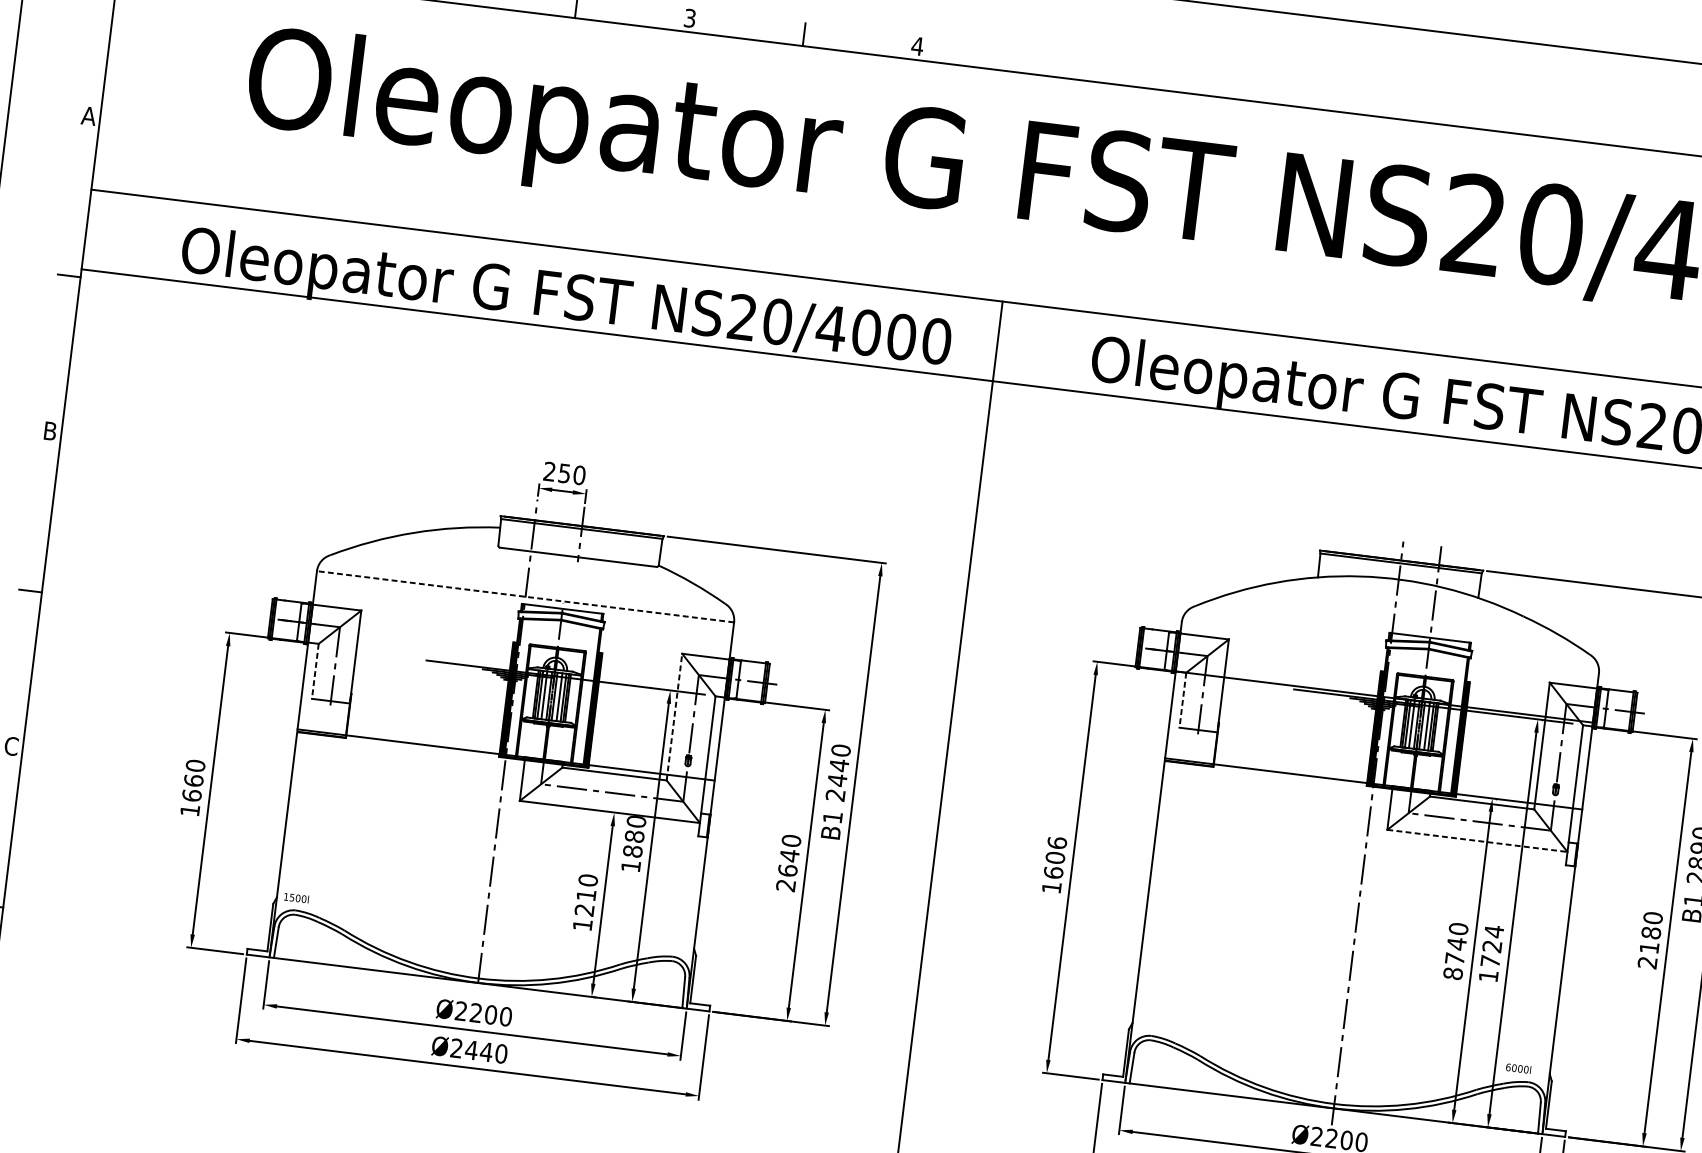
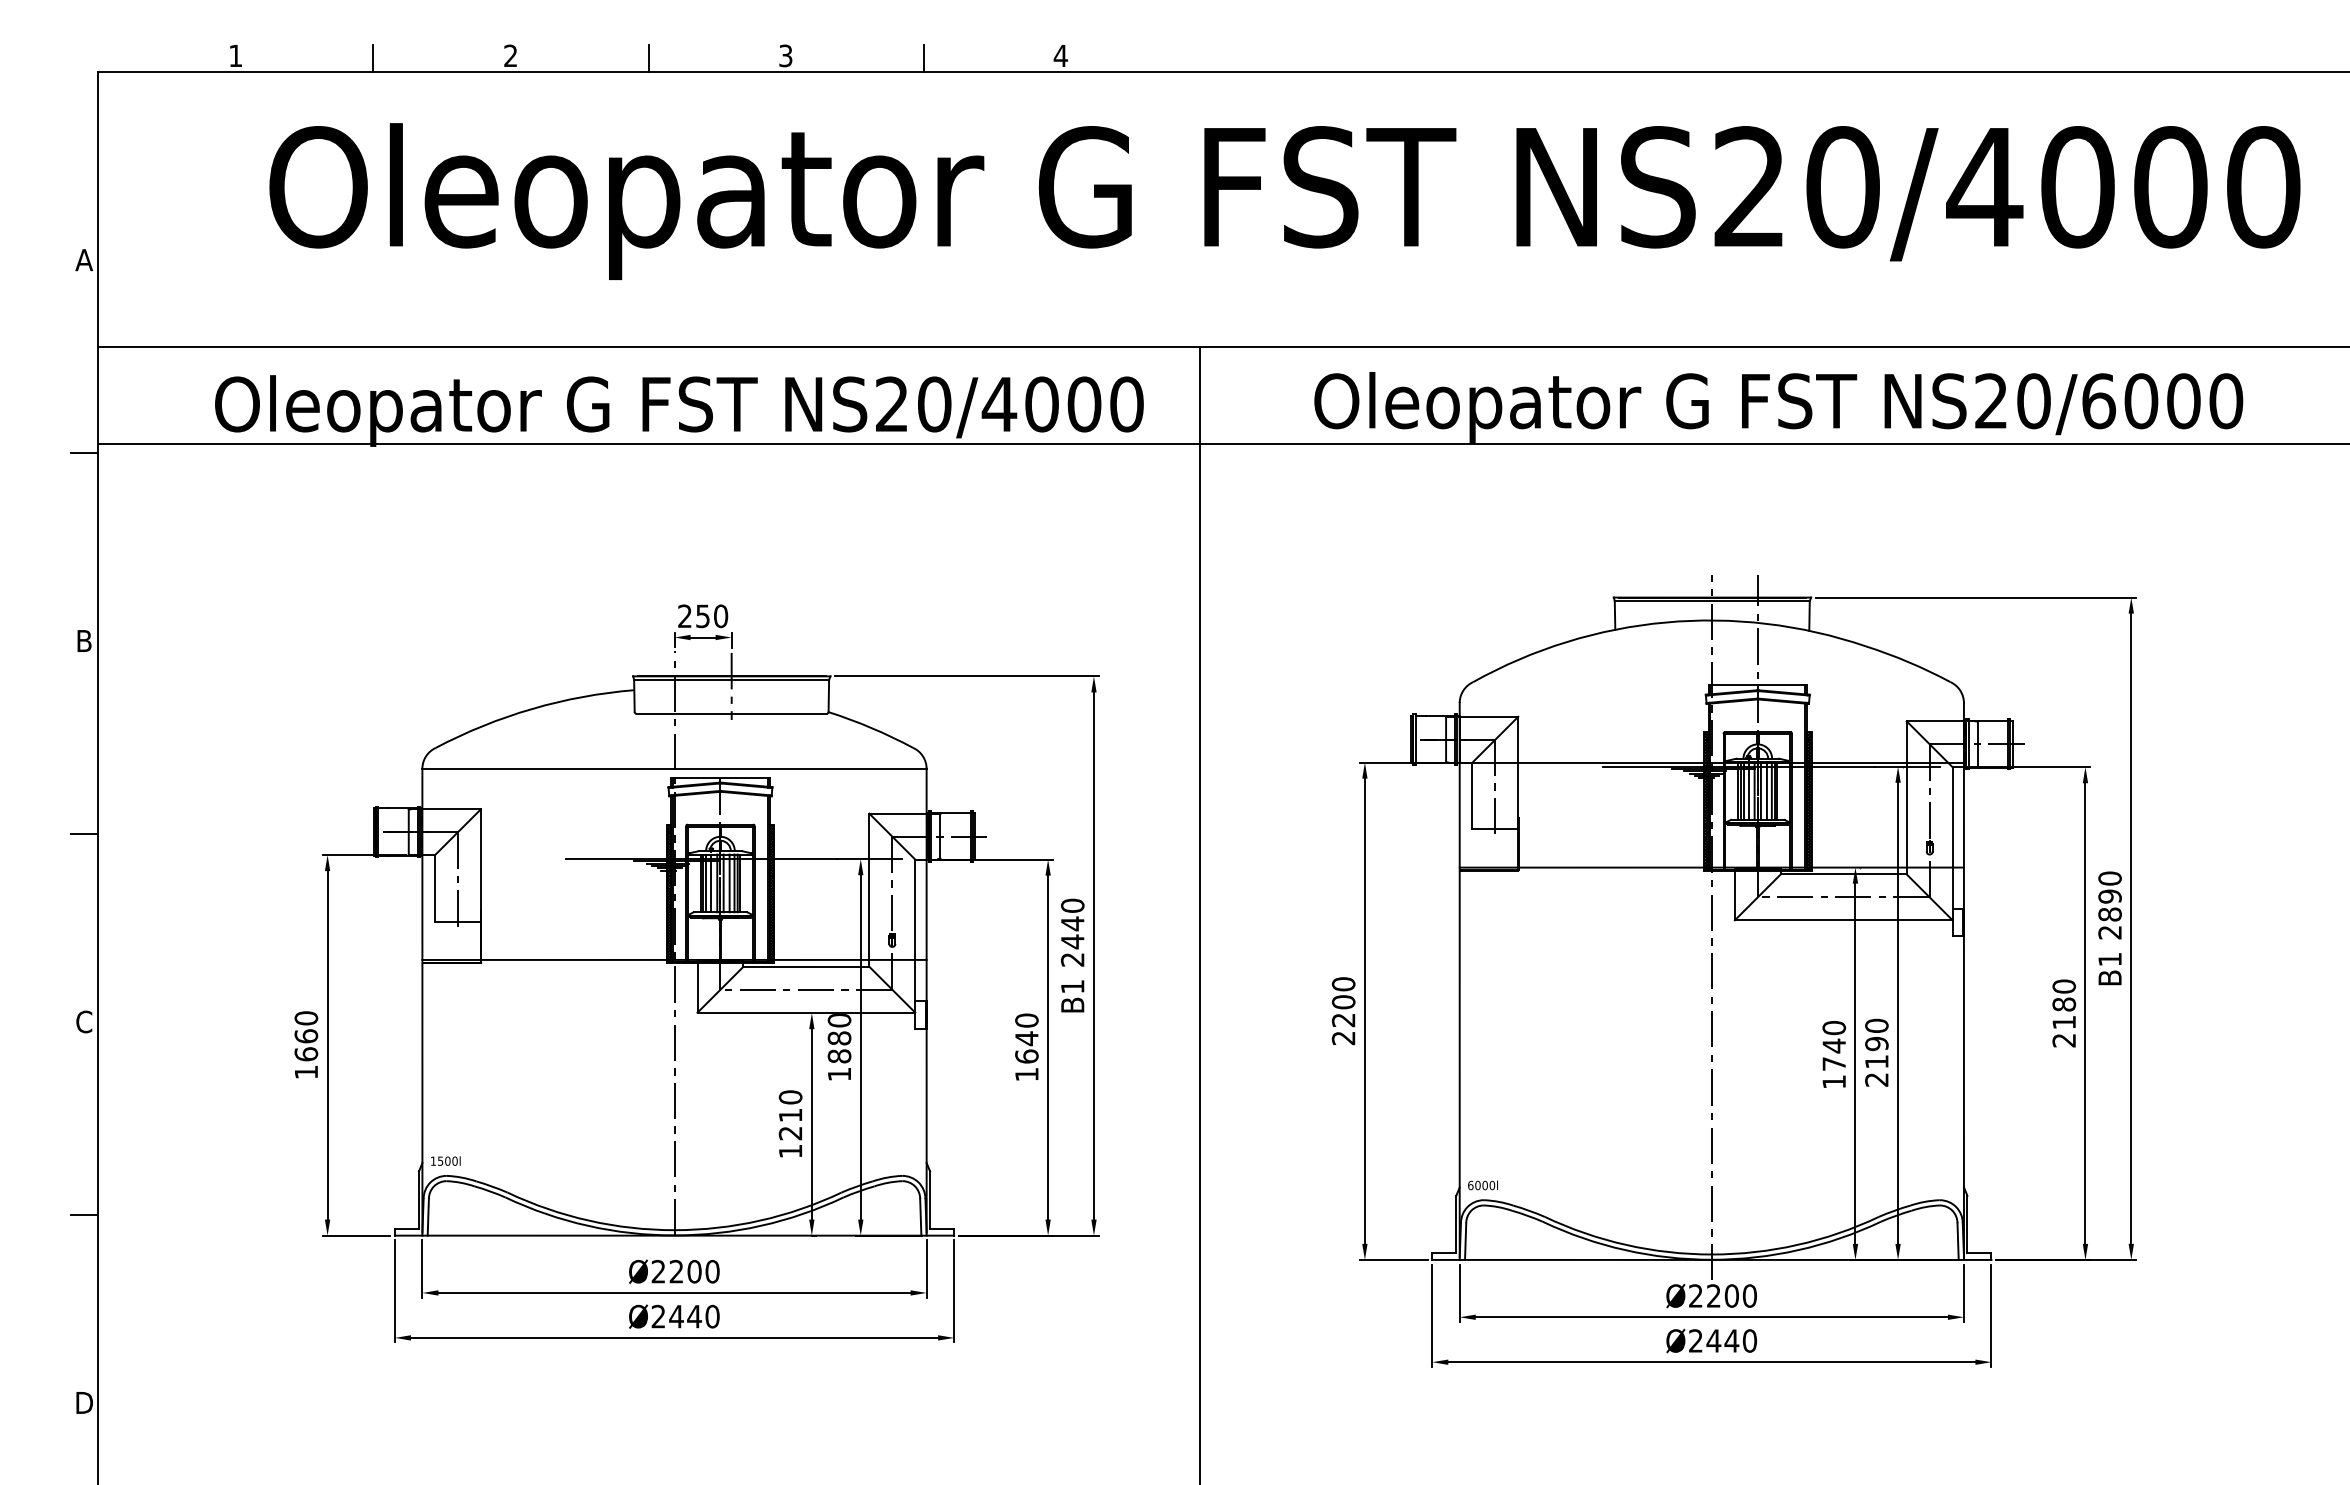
line: (525, 596) -> (674, 768), dashed -> solid
line: (315, 671) -> (435, 888), dashed -> solid
line: (1182, 700) -> (1472, 796), dashed -> solid
line: (674, 717) -> (869, 890), dashed -> solid
line: (1477, 841) -> (1843, 920), dashed -> solid
text: (1054, 865) -> (1343, 1011), 1606 -> 2200
text: (785, 885) -> (1026, 1074), 2640 -> 1640
text: (1491, 953) -> (1876, 1052), 1724 -> 2190
text: (1453, 973) -> (1834, 1081), 8740 -> 1740
text: (1518, 1068) -> (1482, 1185), moved

